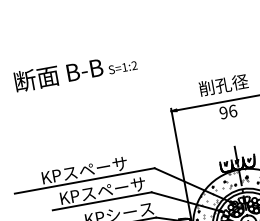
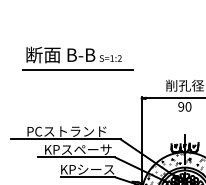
line: (83, 89) -> (77, 69), added
text: (232, 110) -> (188, 106), 96 -> 90
text: (83, 170) -> (66, 131), KPスペーサ -> PCストランド

